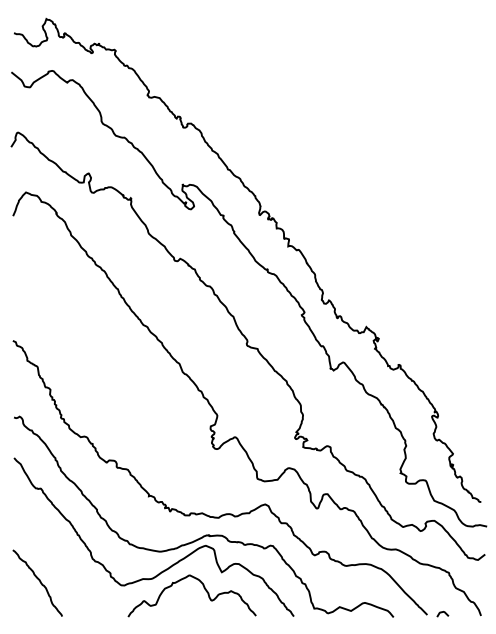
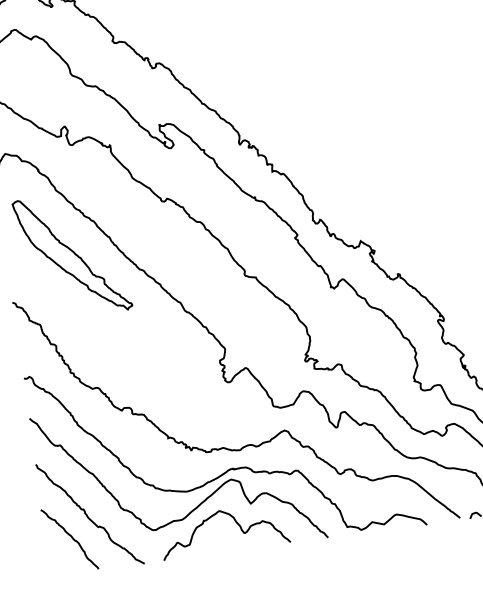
part: (78, 302) -> (72, 255), added
curve: (58, 560) -> (87, 514), added

